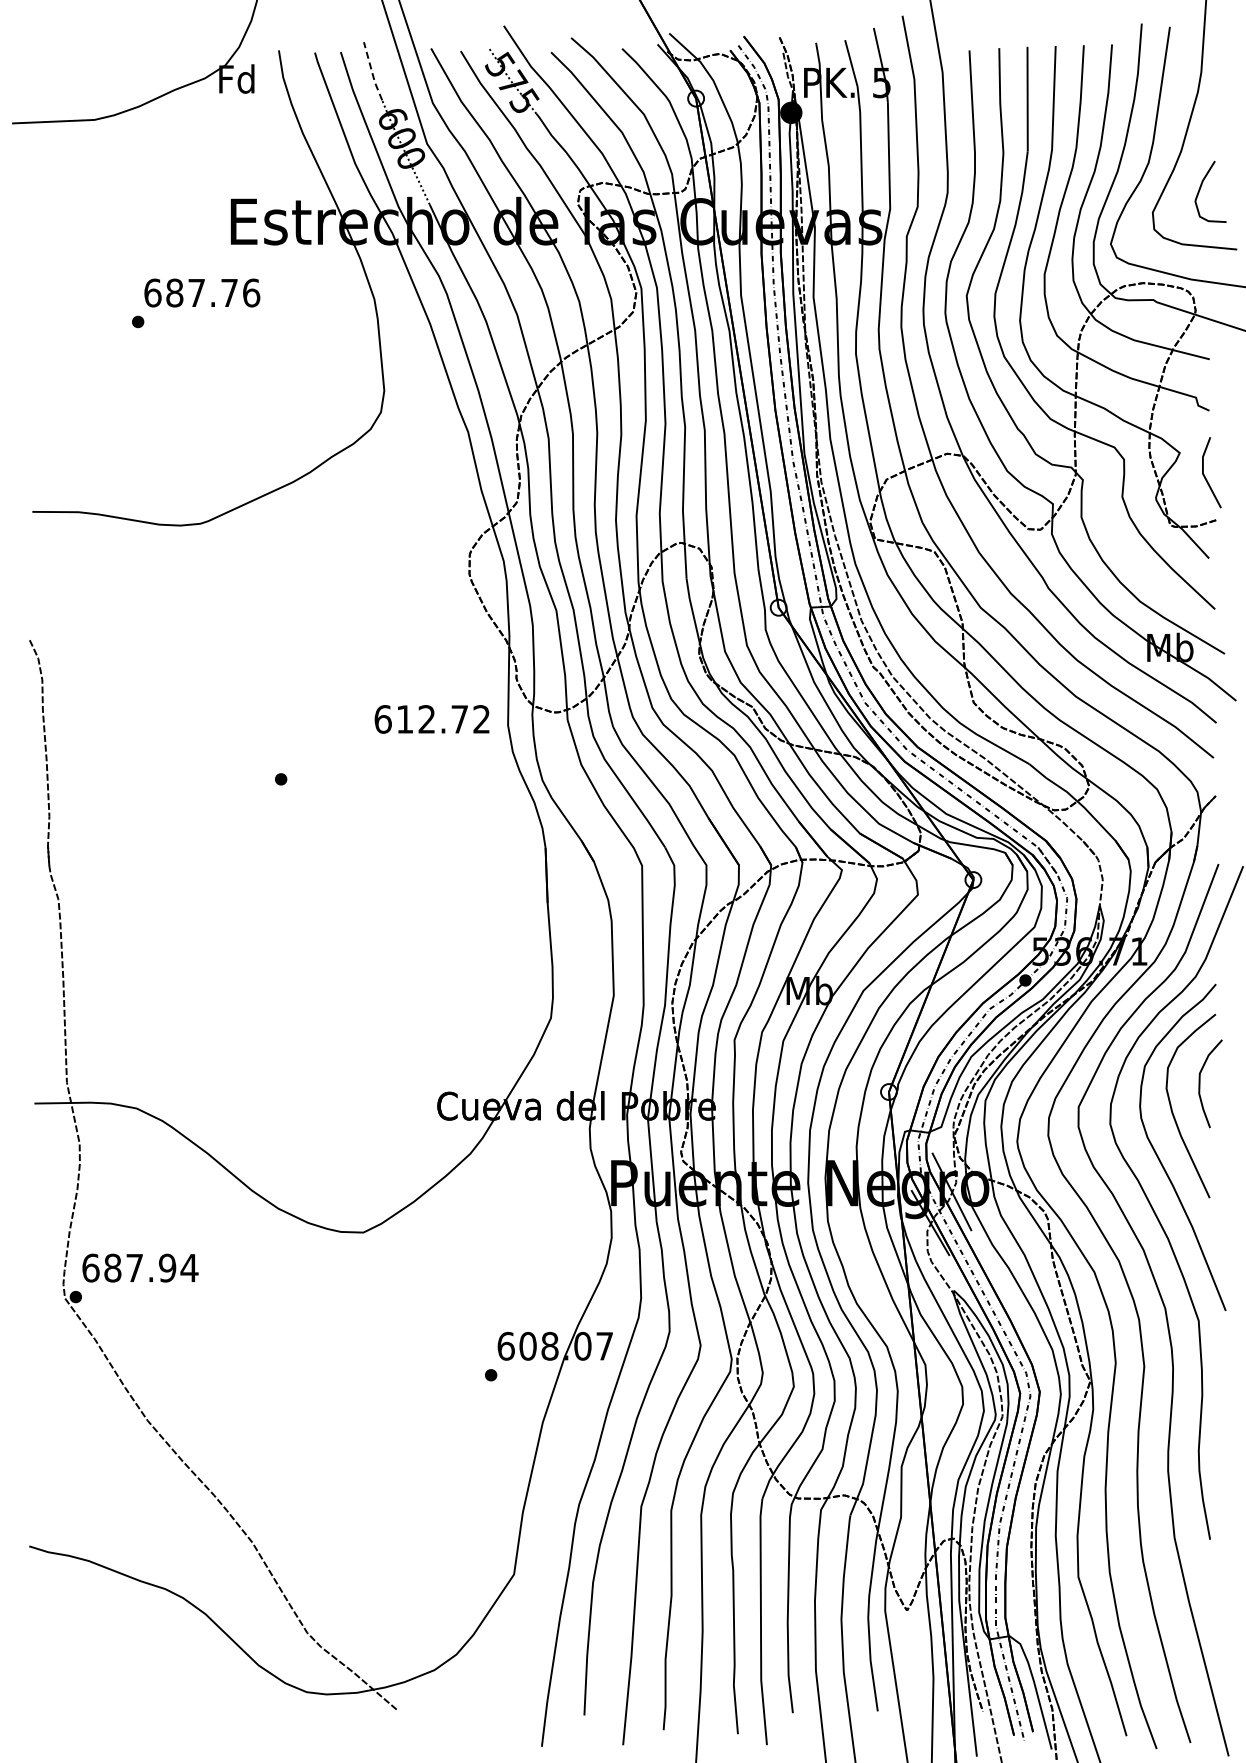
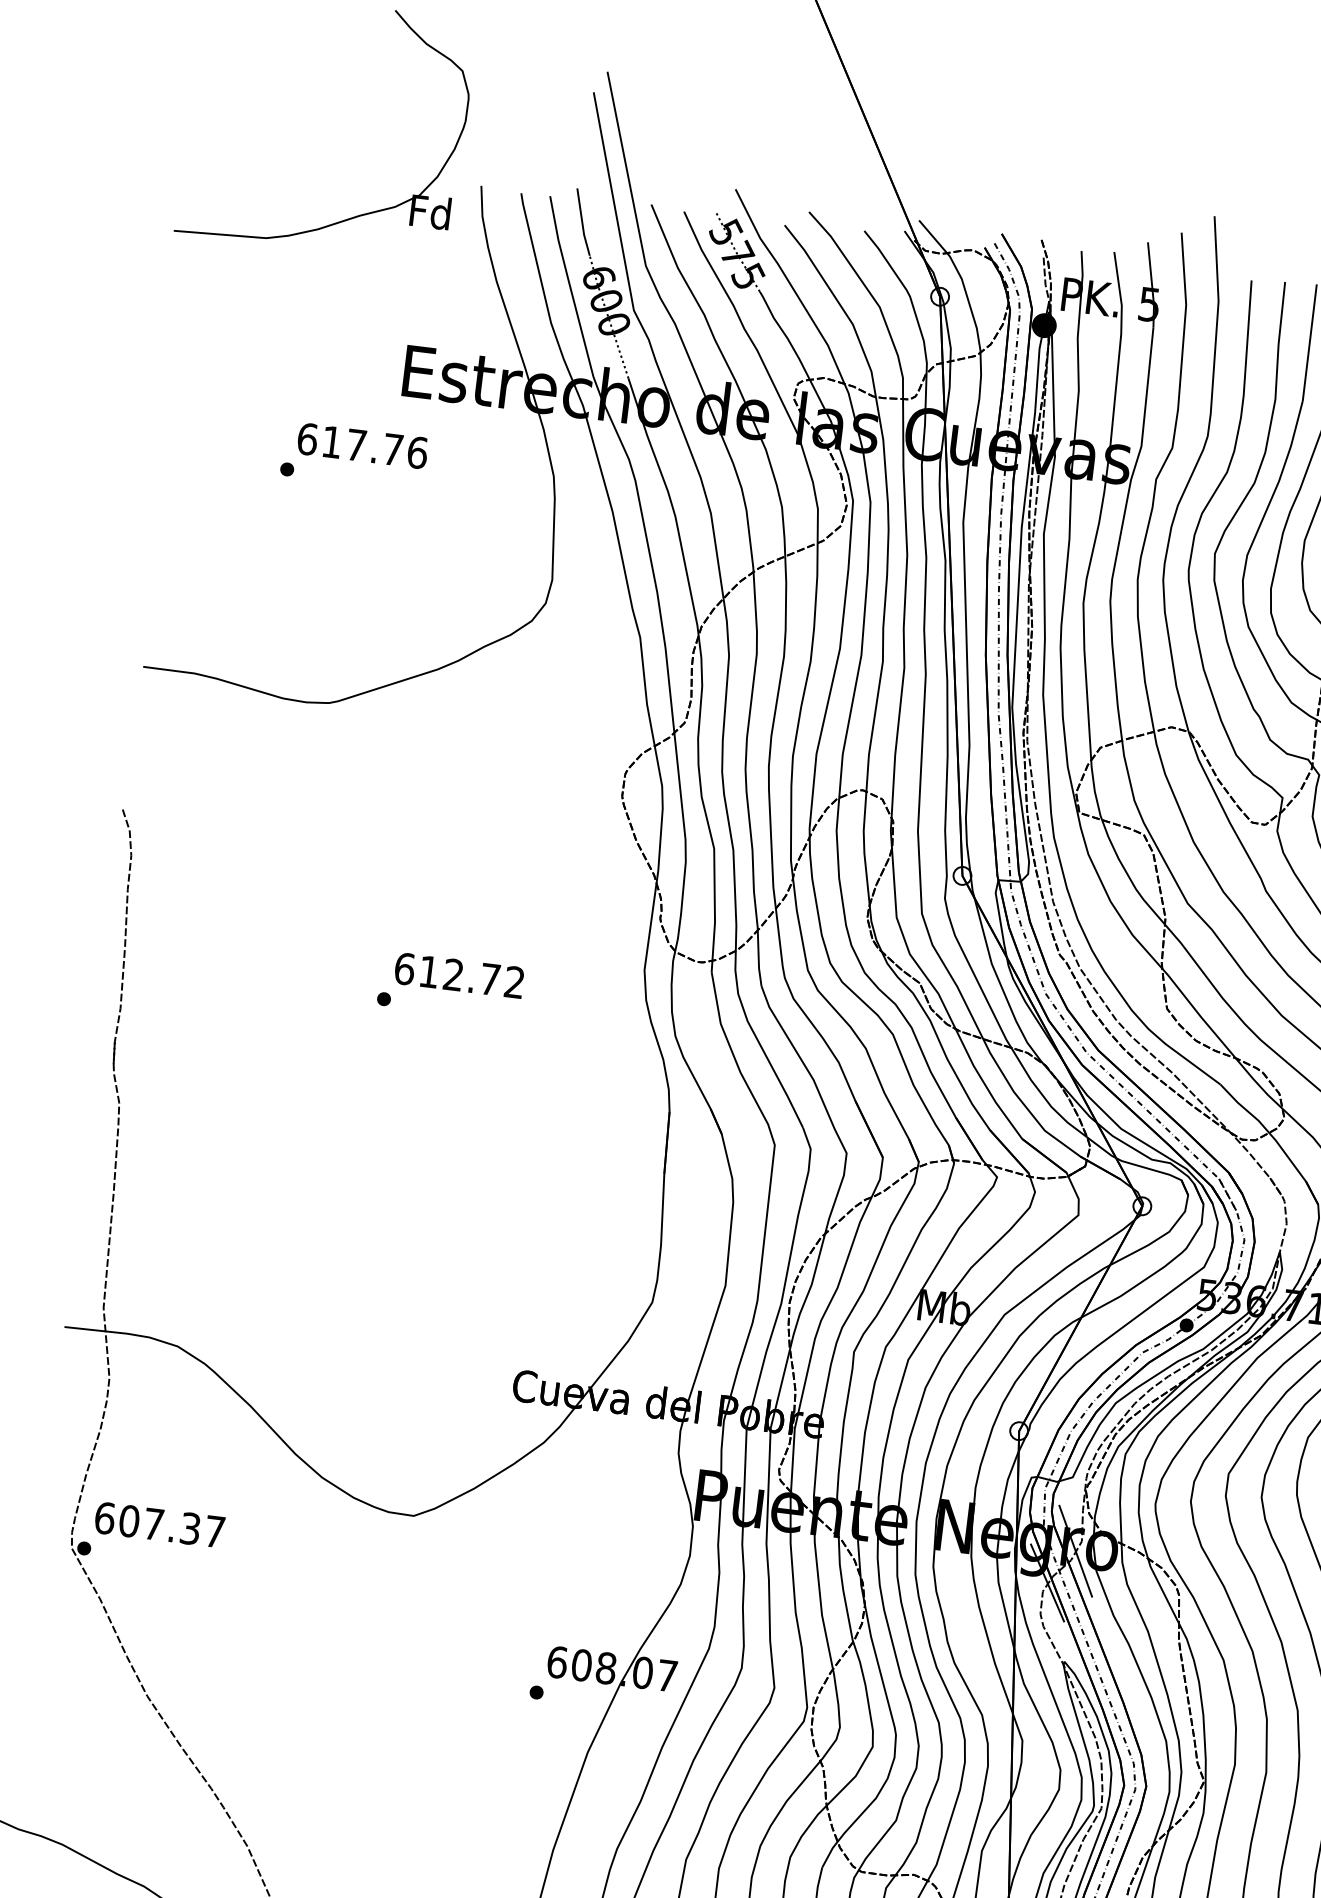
line: (372, 72) -> (582, 223), dashed -> solid
text: (174, 292) -> (331, 441), 687.76 -> 617.76
text: (431, 719) -> (458, 975), moved
text: (151, 1267) -> (172, 1525), 687.94 -> 607.37

